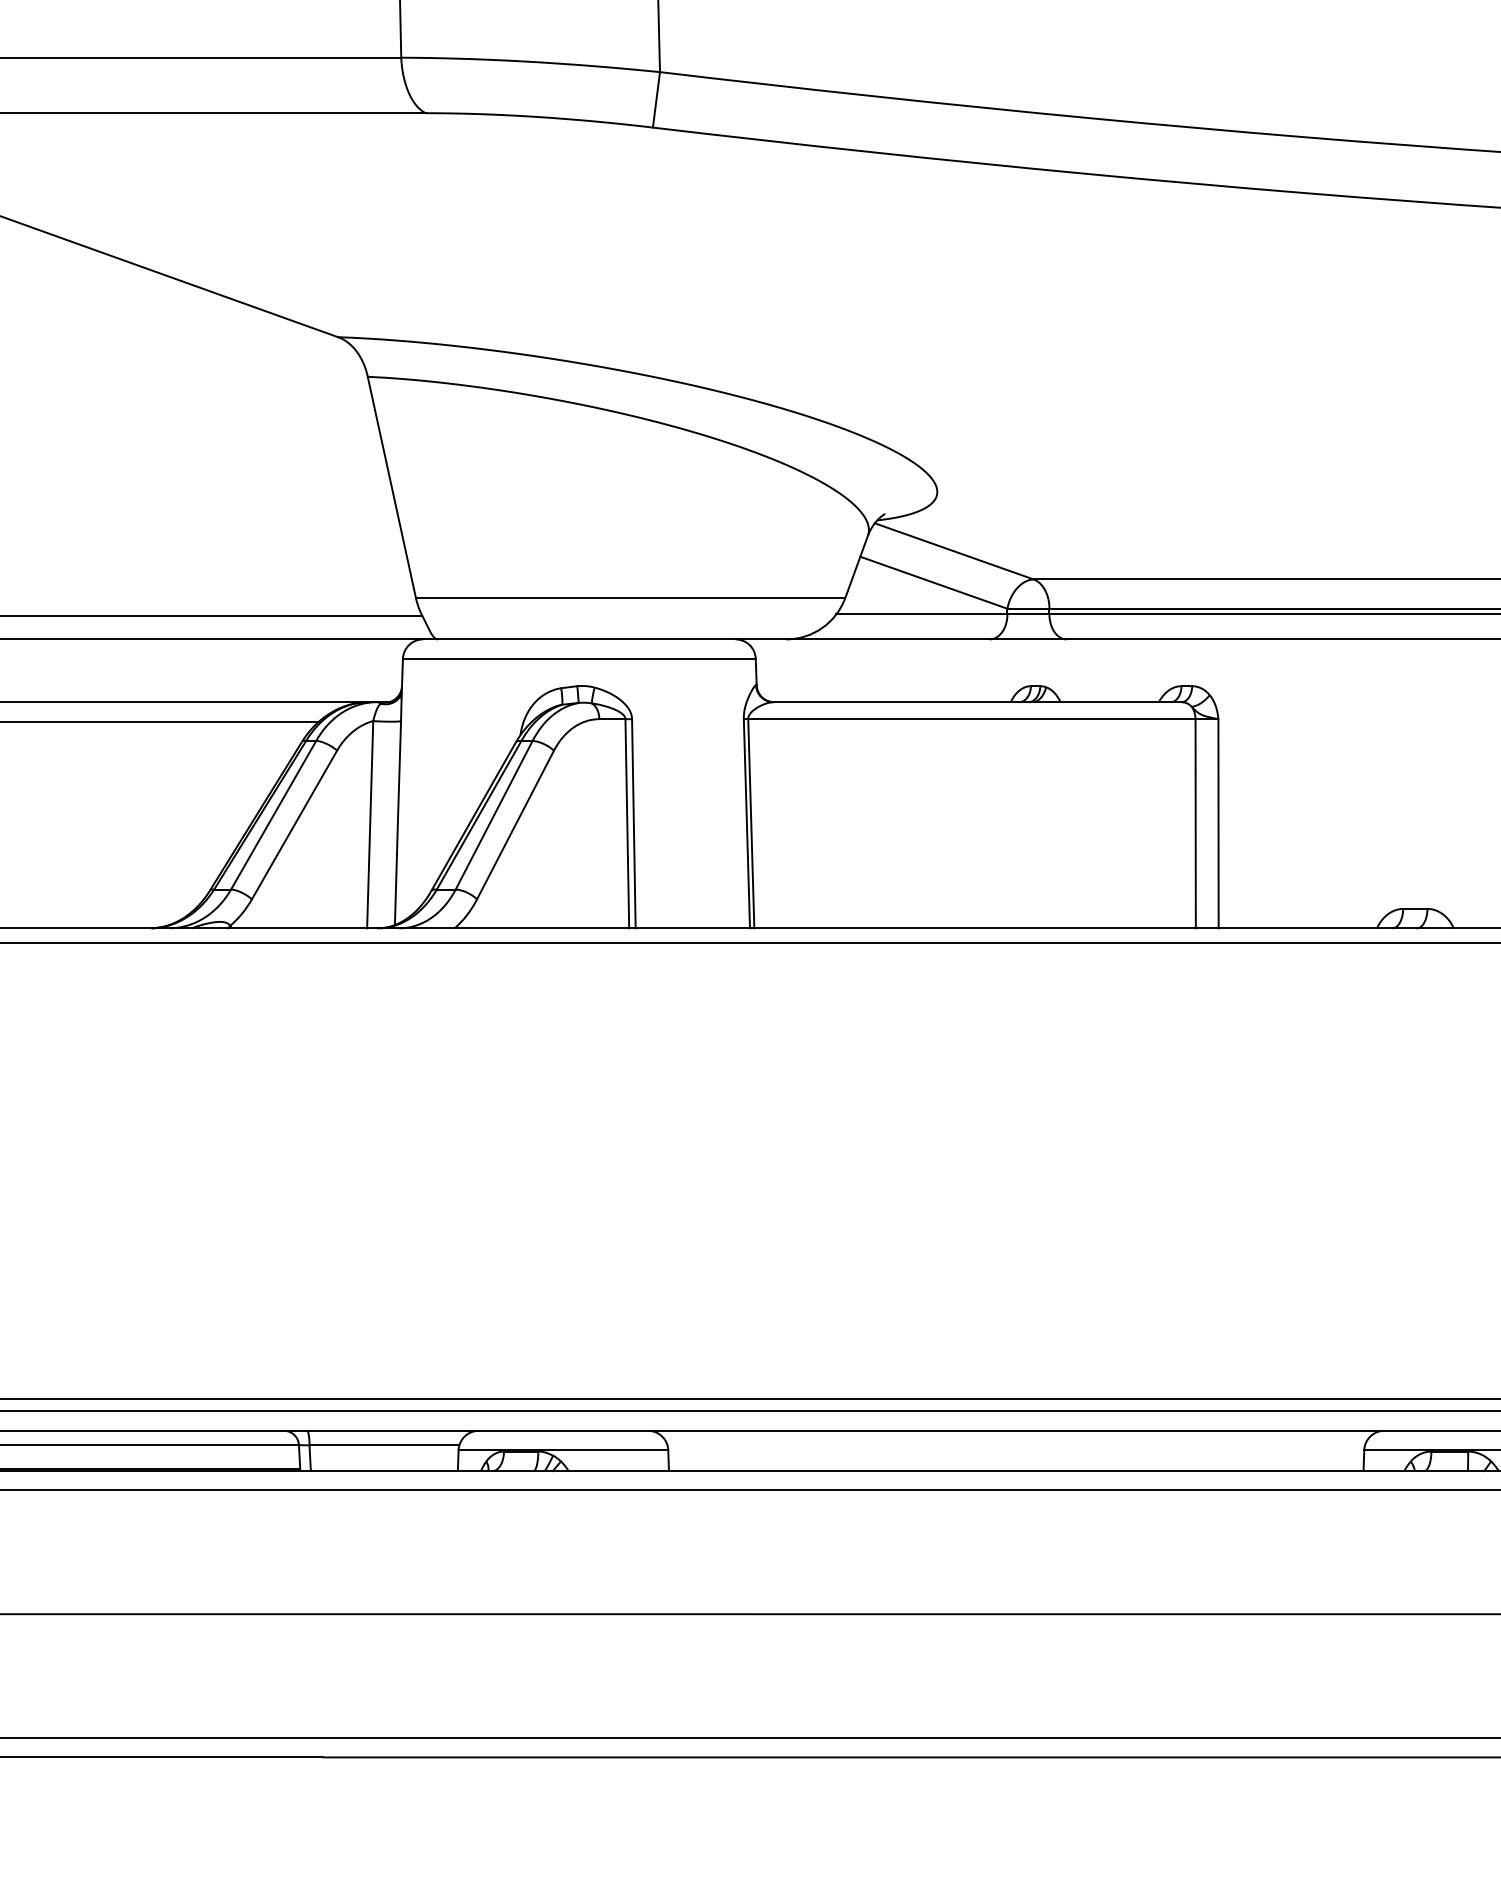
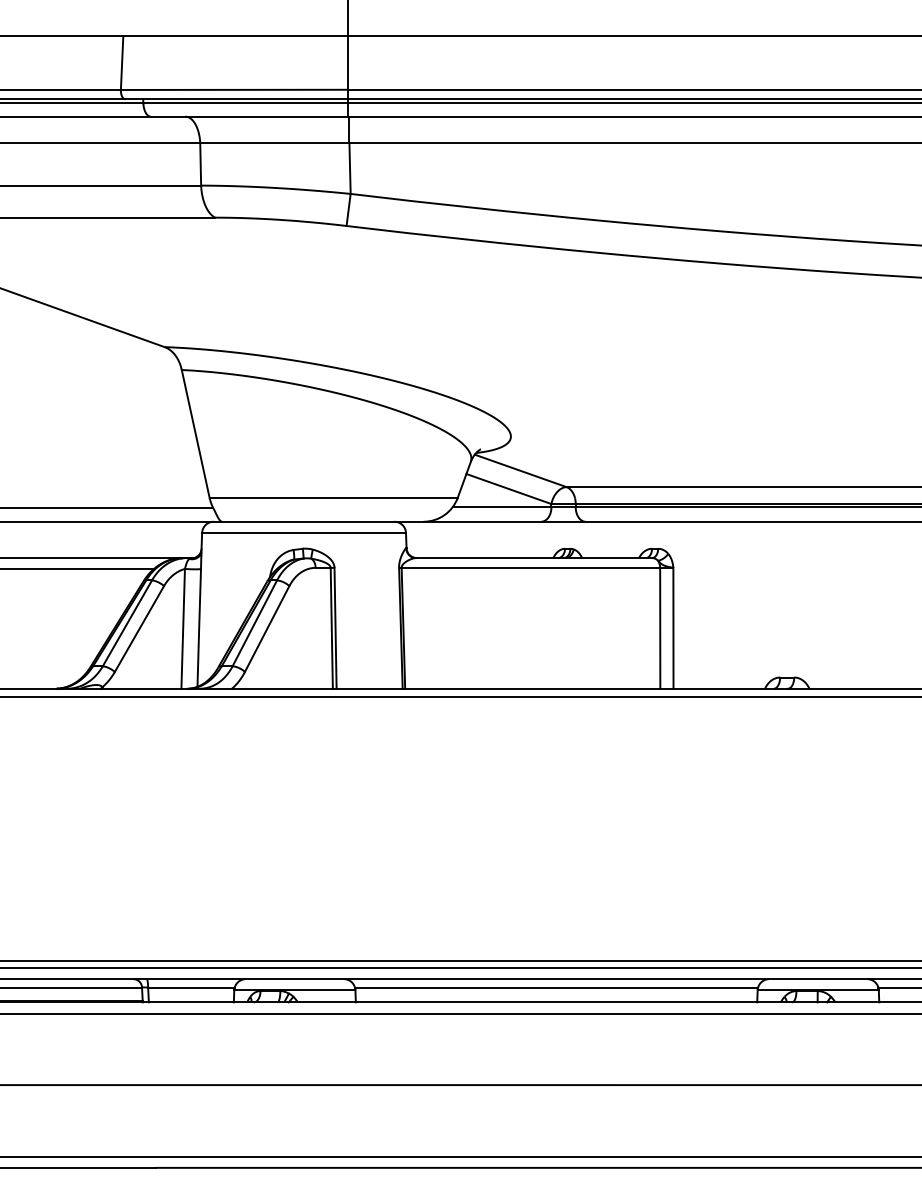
line: (1016, 1445) -> (556, 987), added

